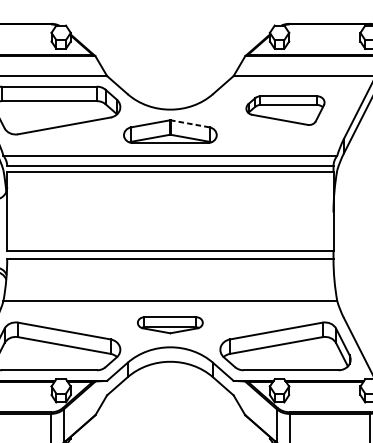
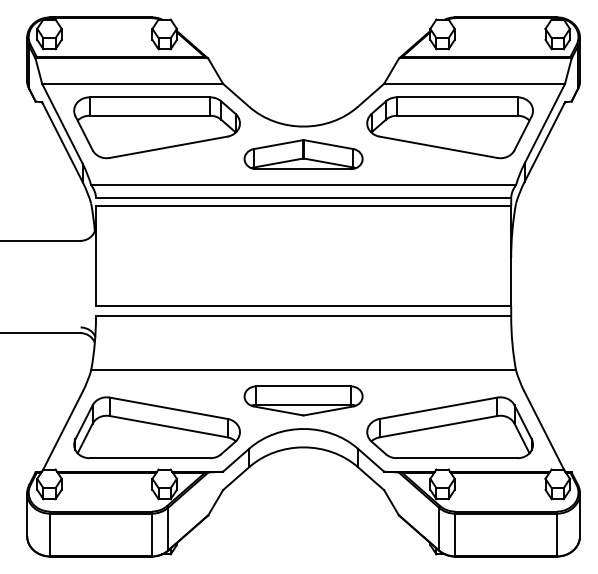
part: (285, 110) -> (449, 127), size x1.67
line: (189, 123) -> (328, 144), dashed -> solid
part: (170, 324) -> (303, 400), size x1.43

